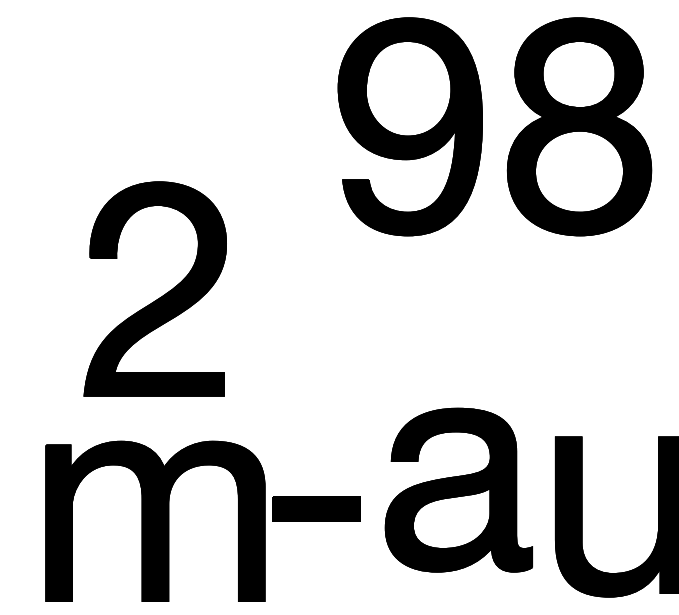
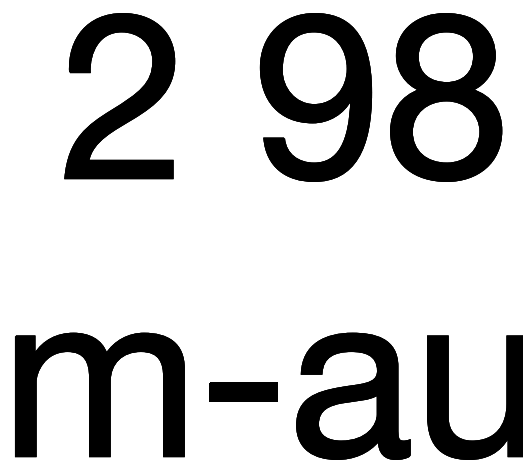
part: (159, 297) -> (122, 102), moved
part: (458, 489) -> (353, 395), moved
part: (155, 520) -> (99, 394), moved

